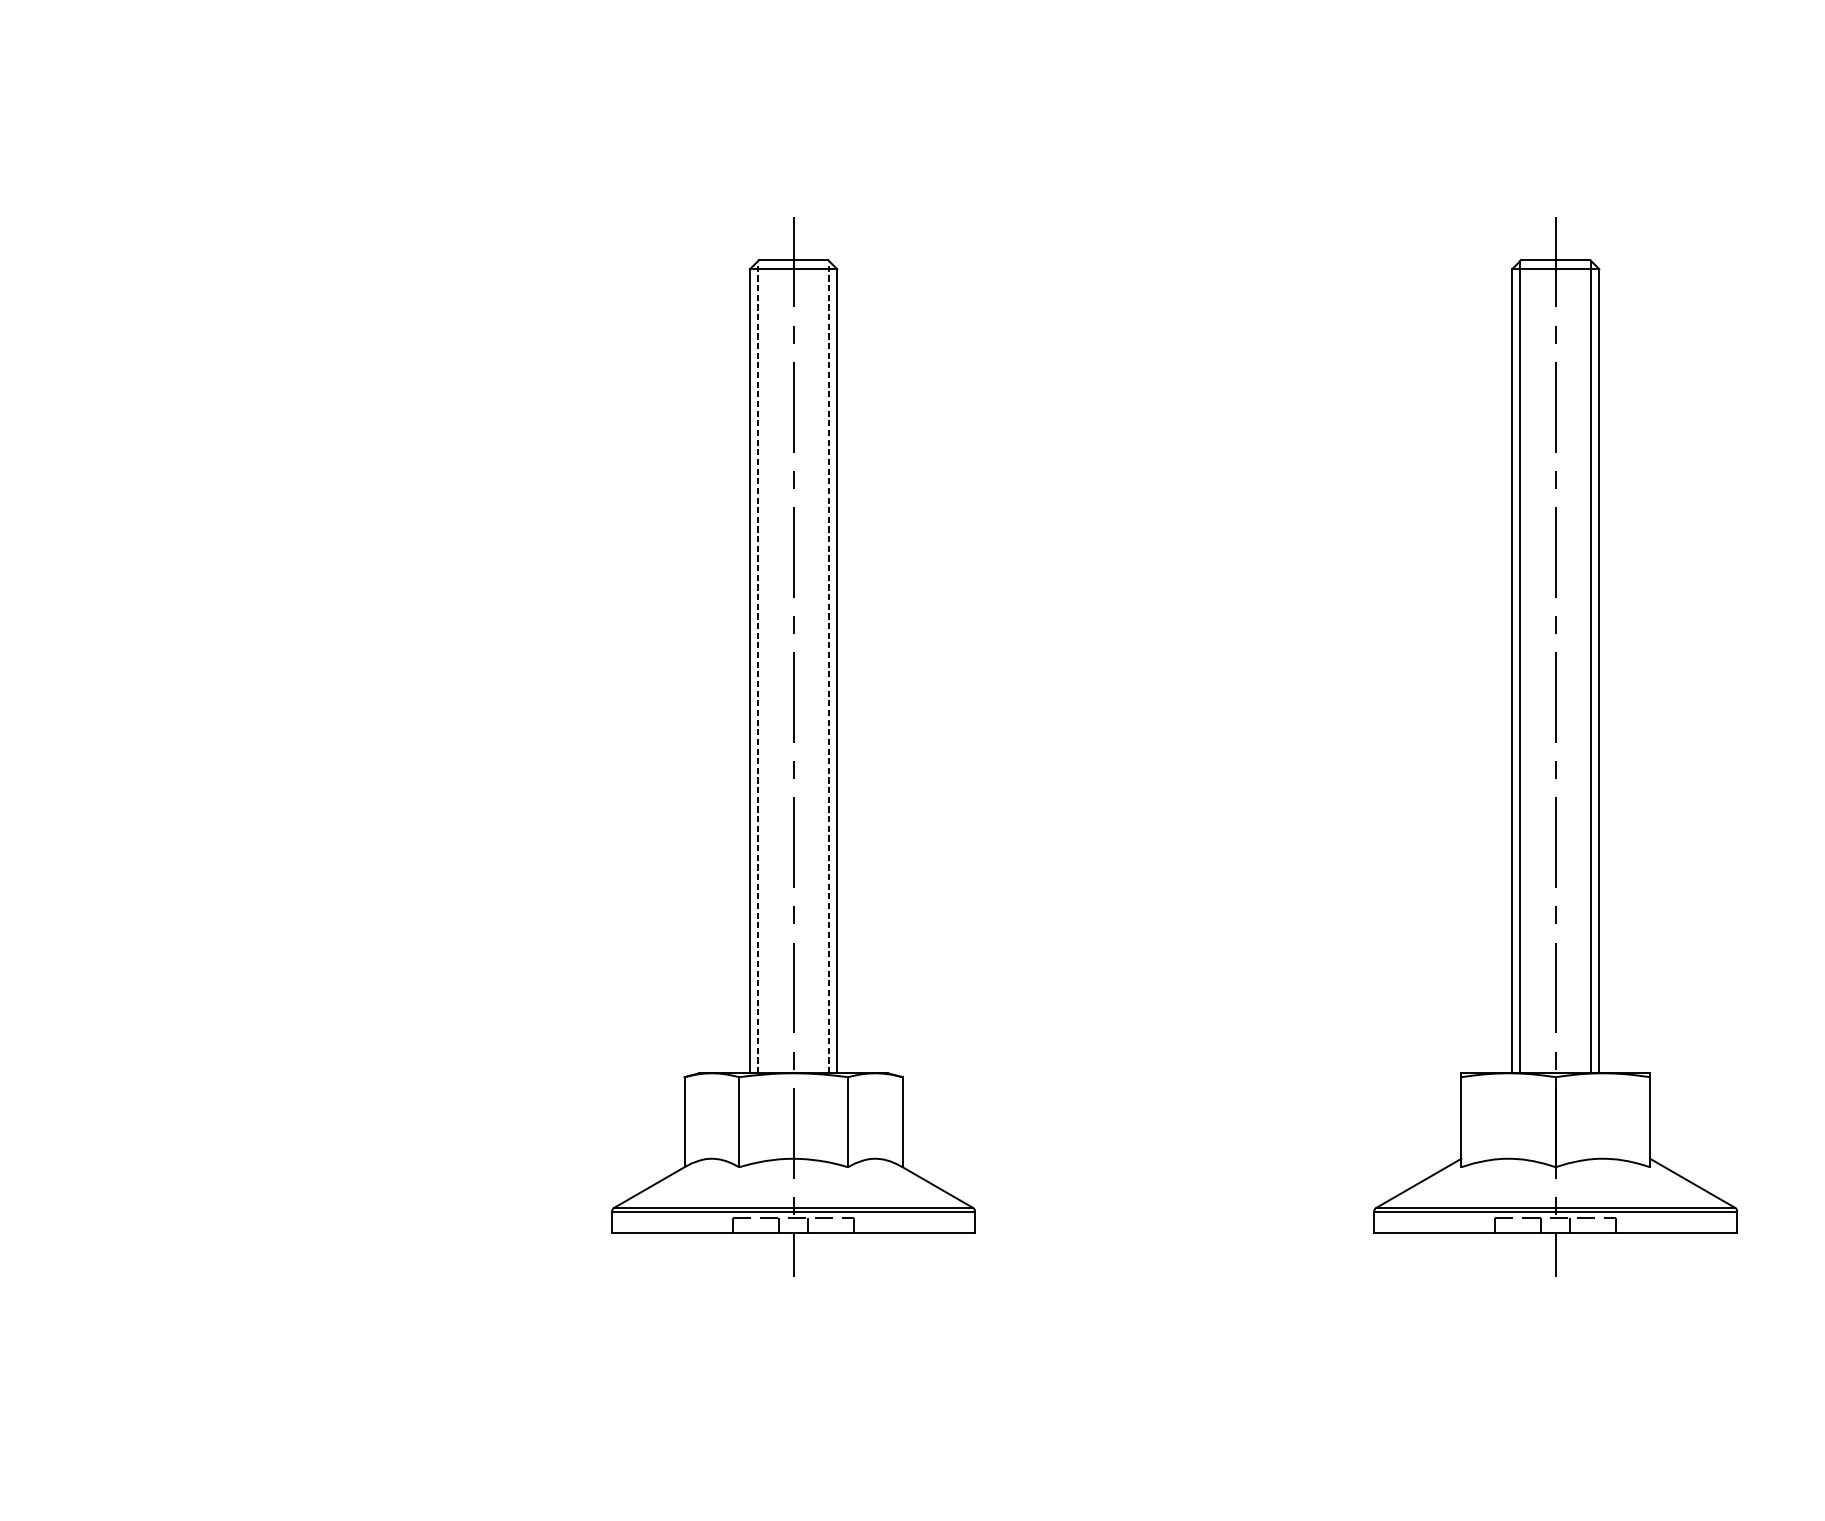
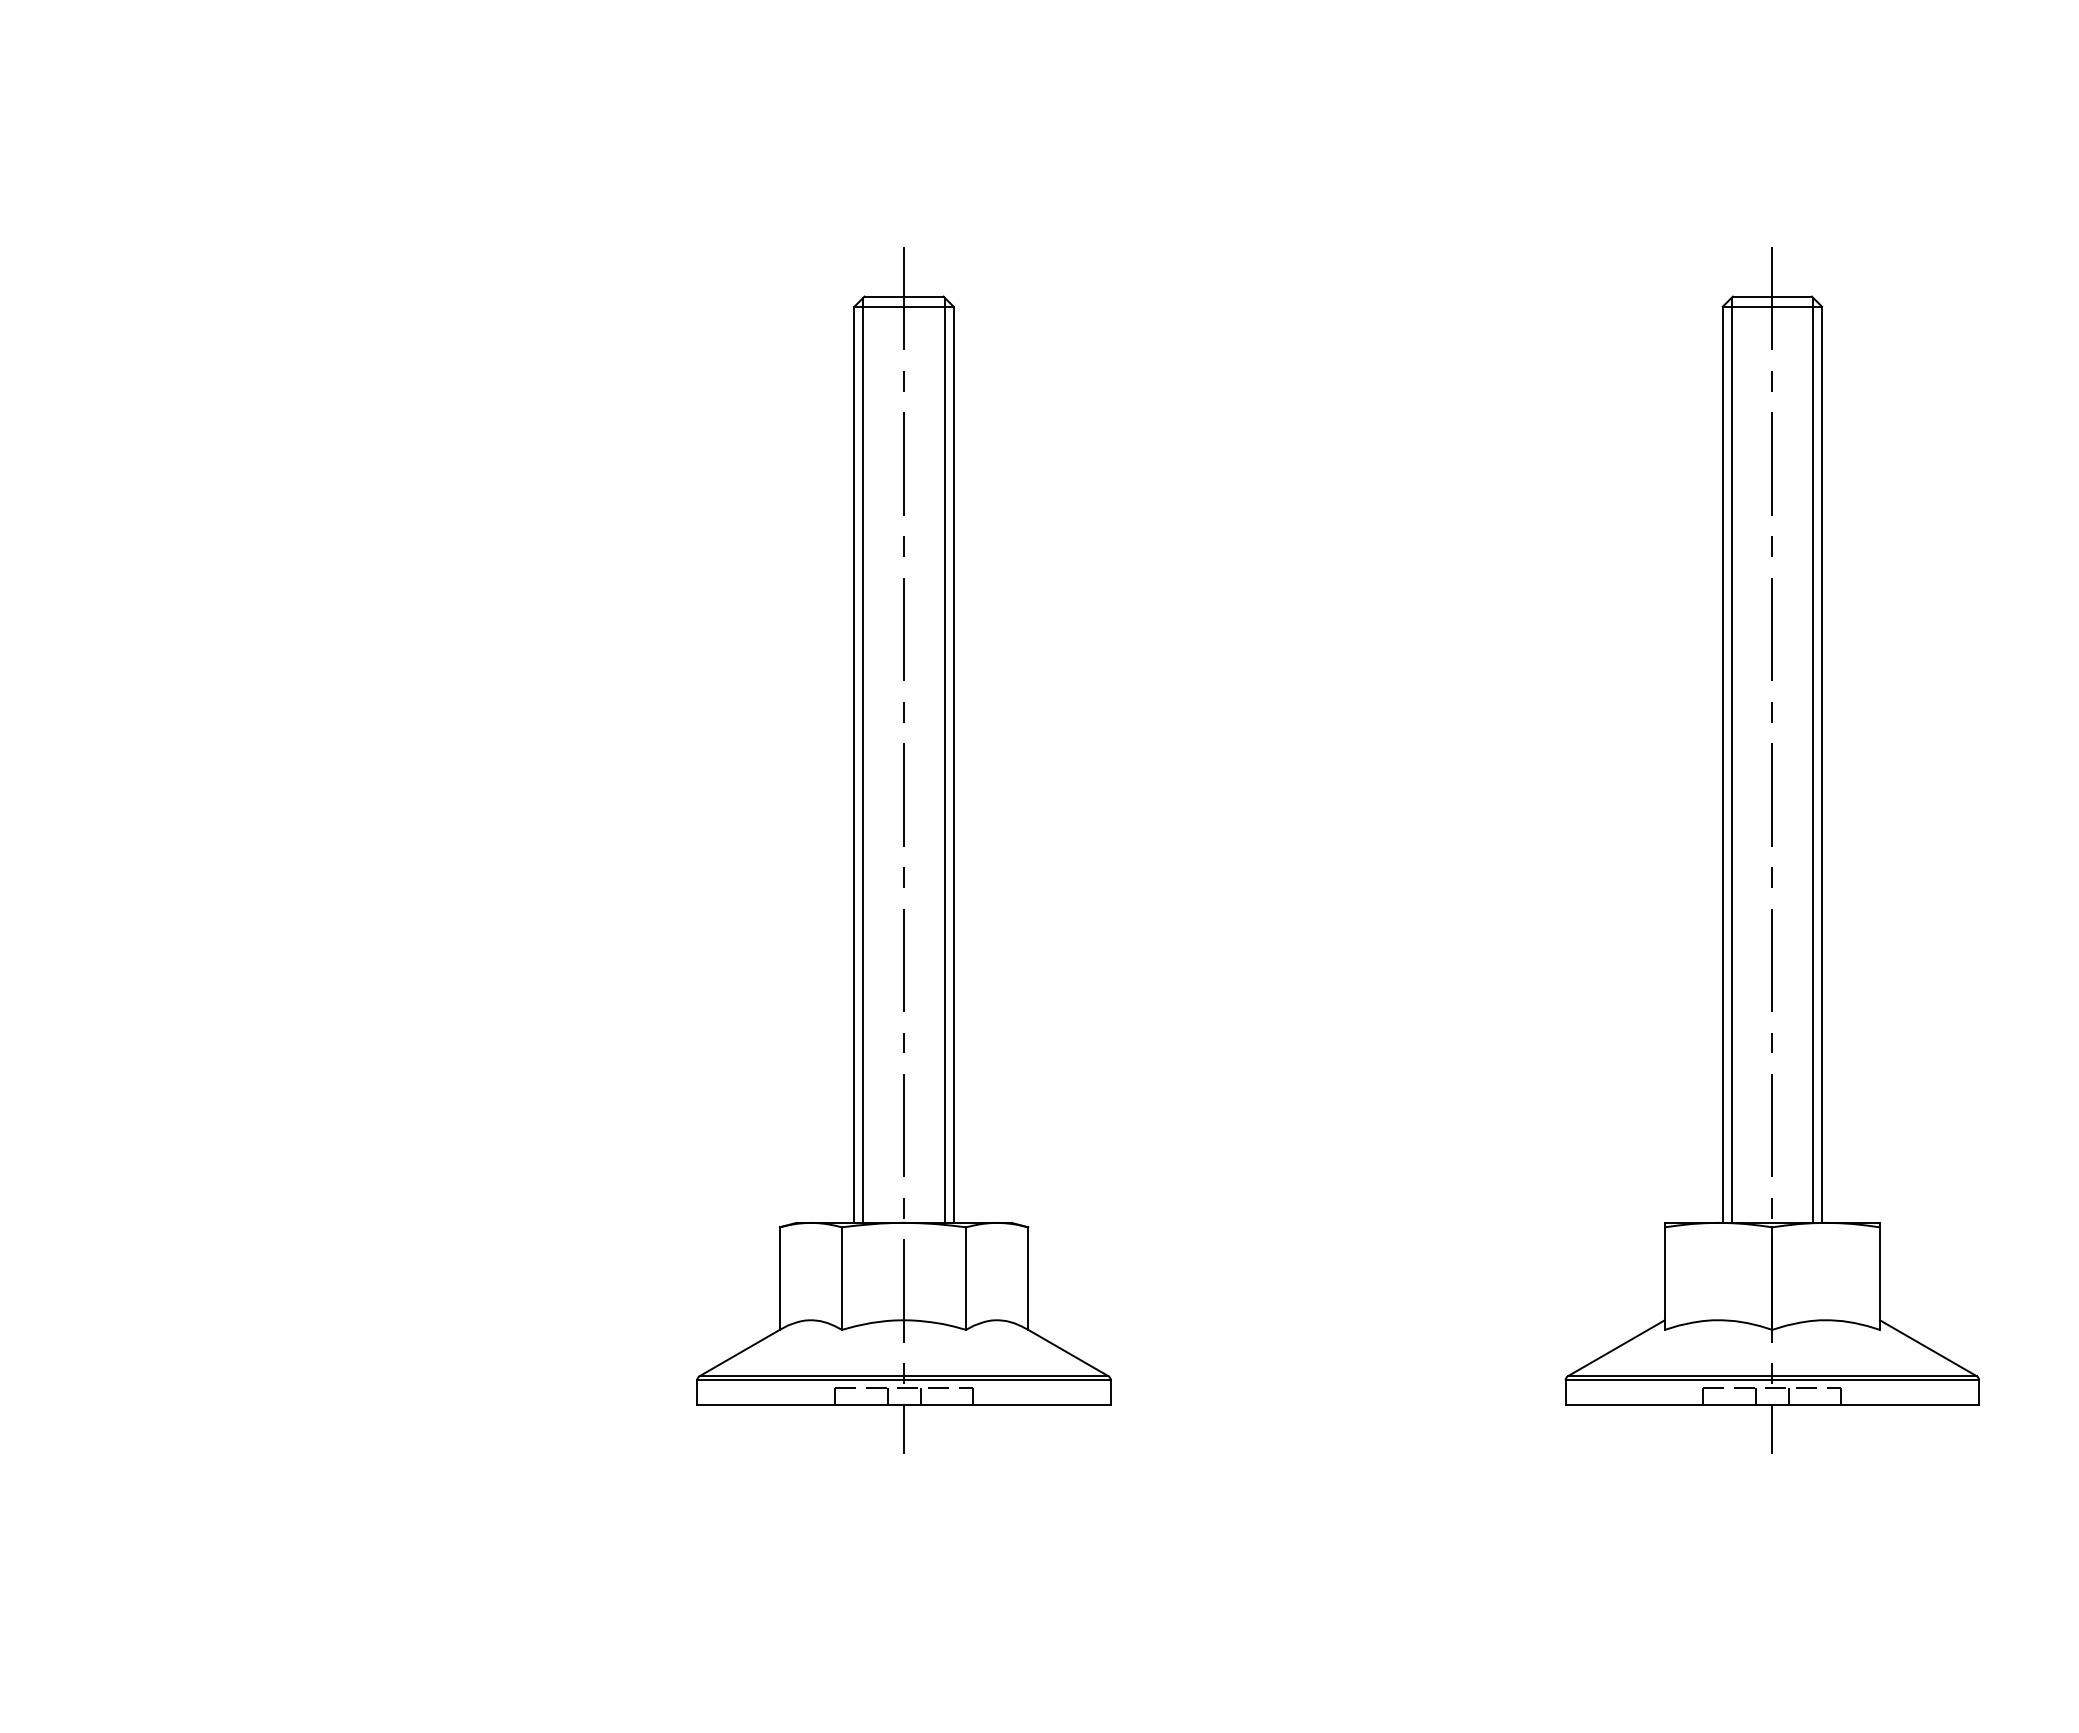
line: (758, 667) -> (863, 760), dashed -> solid
line: (829, 667) -> (944, 760), dashed -> solid

